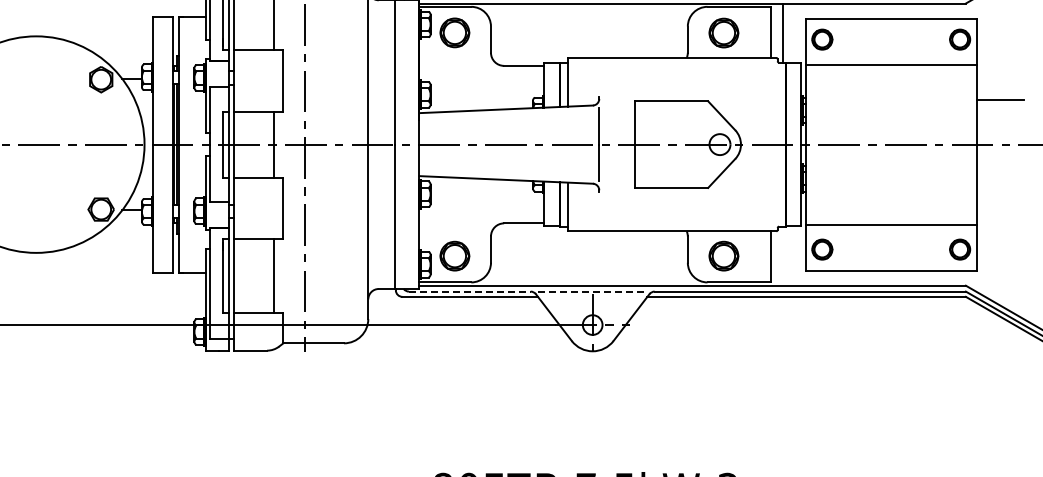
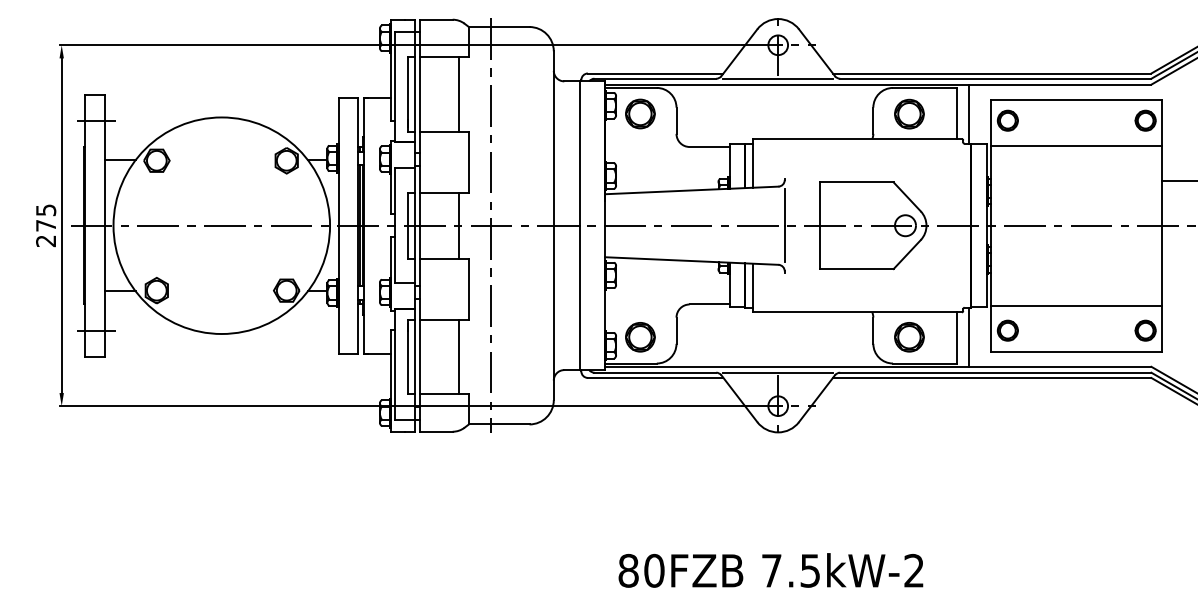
line: (782, 255) -> (968, 336), added
line: (469, 291) -> (655, 372), dashed -> solid
line: (591, 291) -> (777, 372), dashed -> solid

